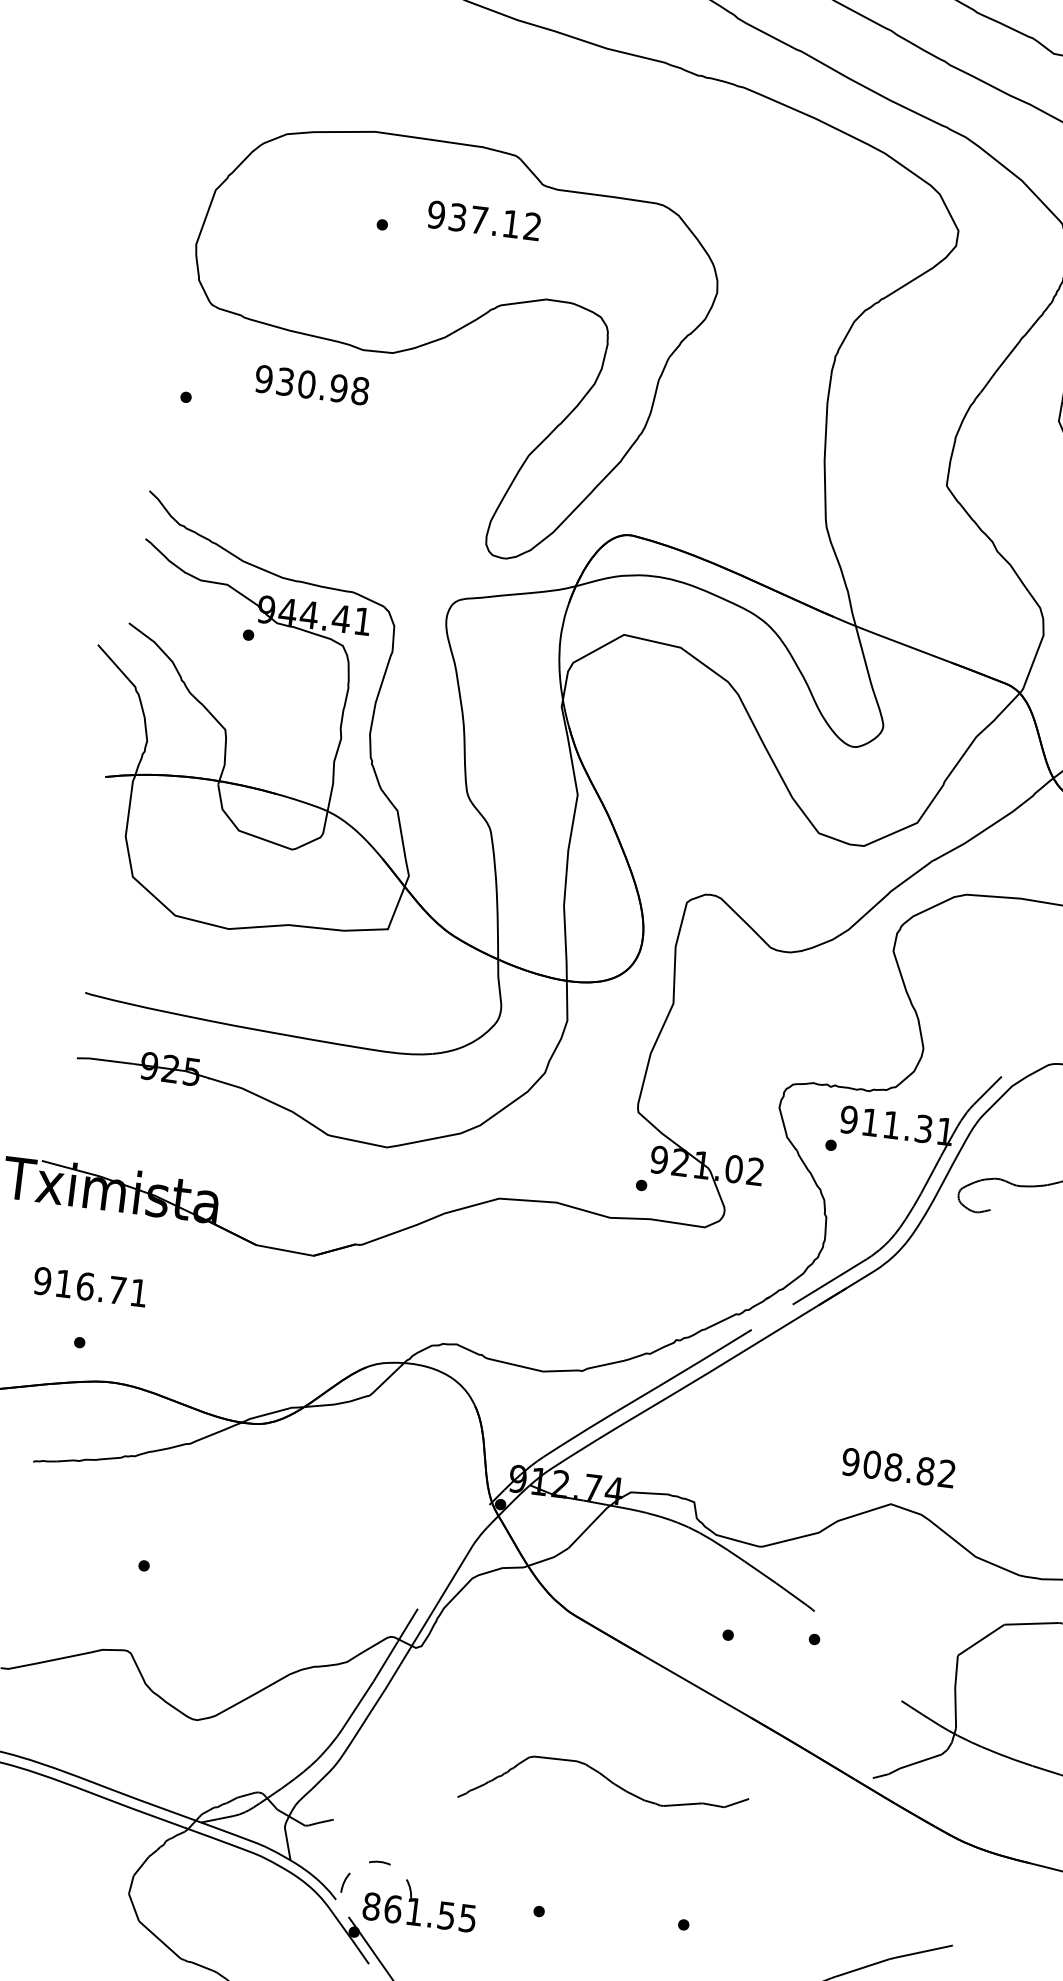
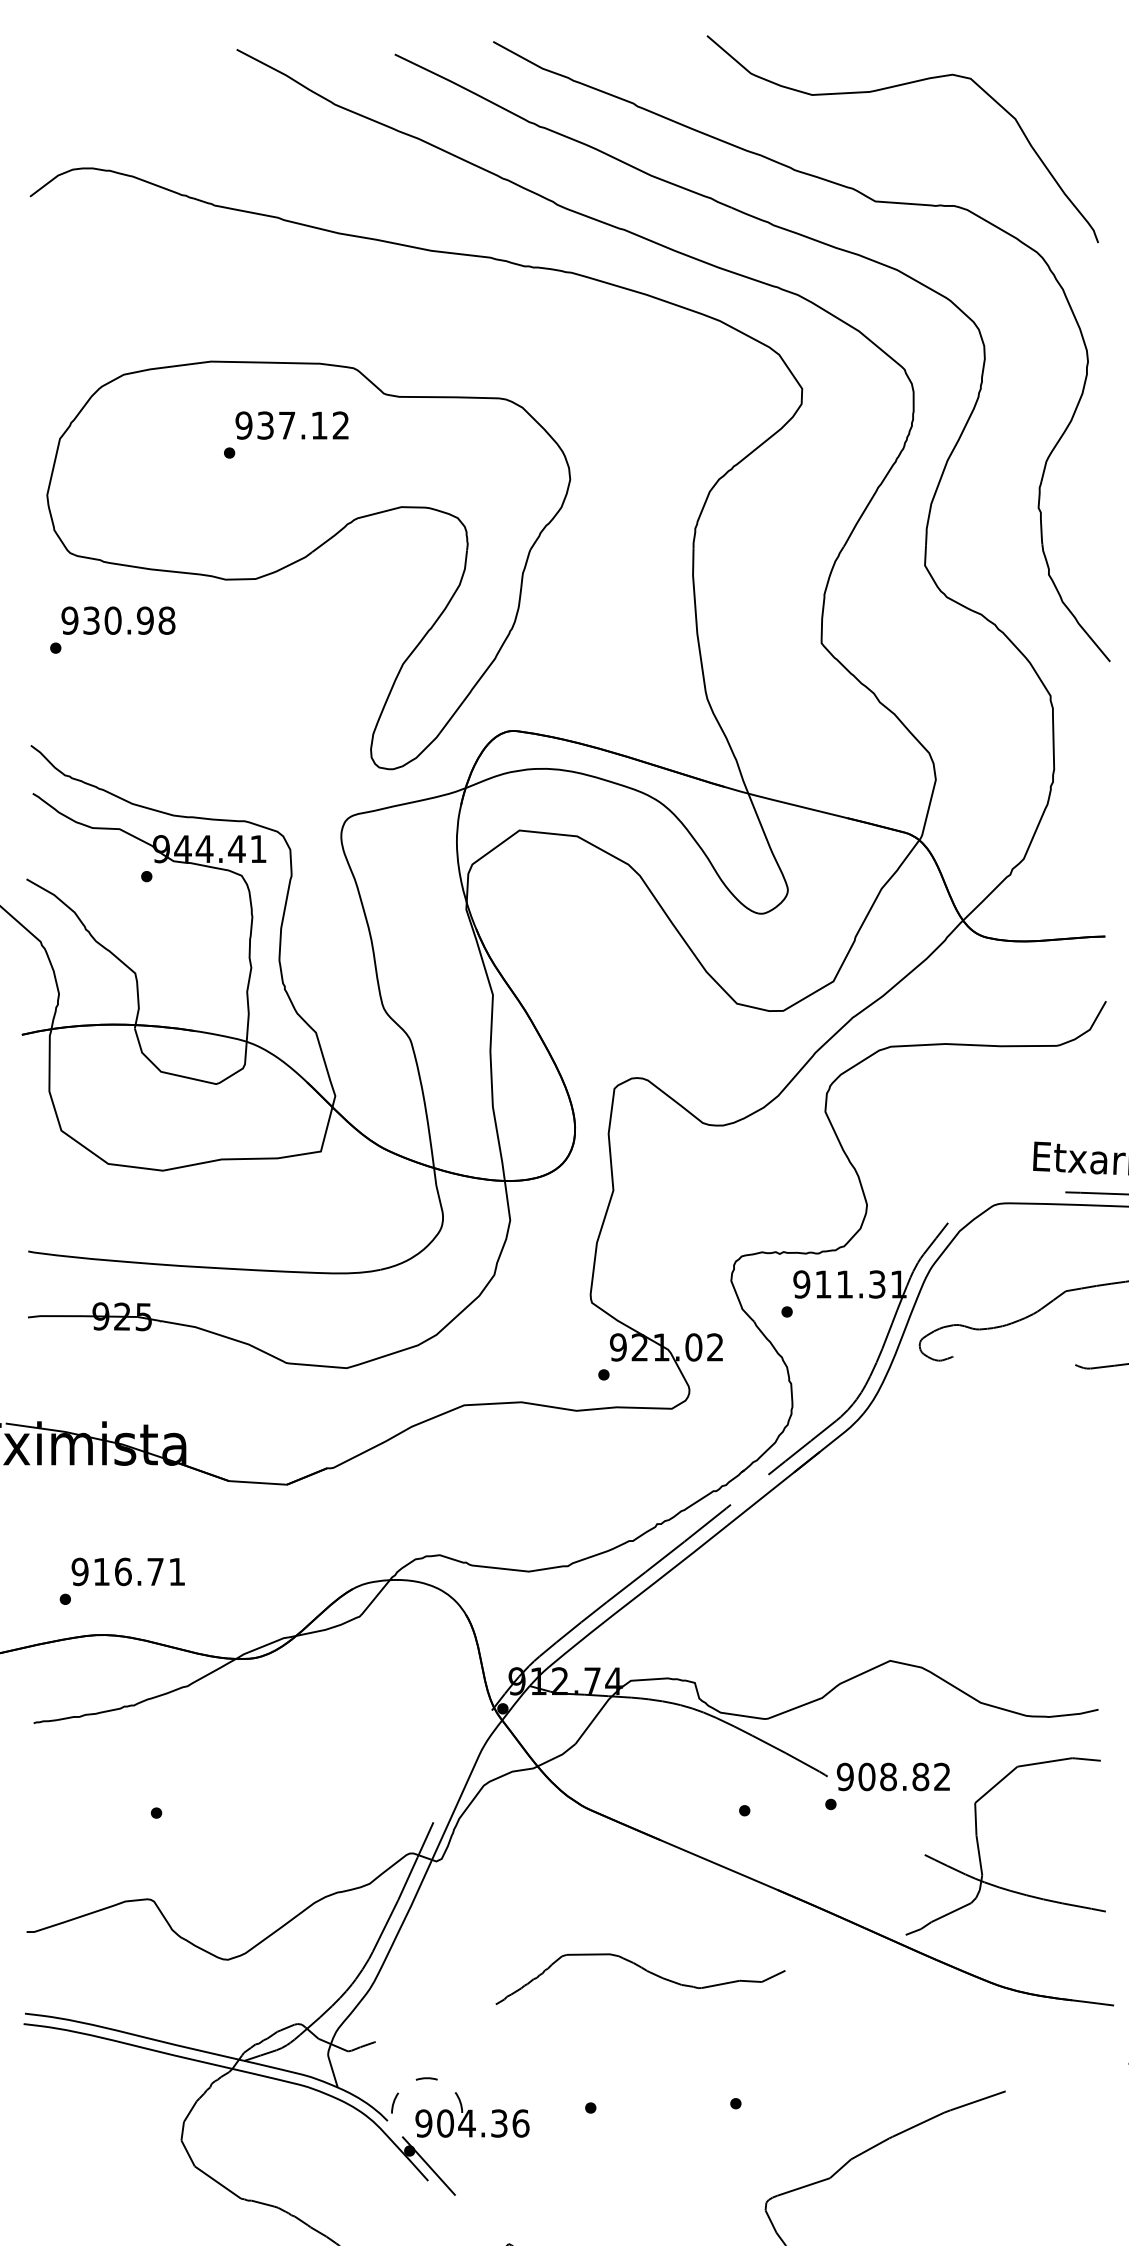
text: (483, 220) -> (291, 425), moved
text: (312, 384) -> (118, 620), moved
text: (89, 1286) -> (127, 1571), moved
text: (897, 1467) -> (892, 1776), moved
text: (419, 1912) -> (472, 2123), 861.55 -> 904.36

